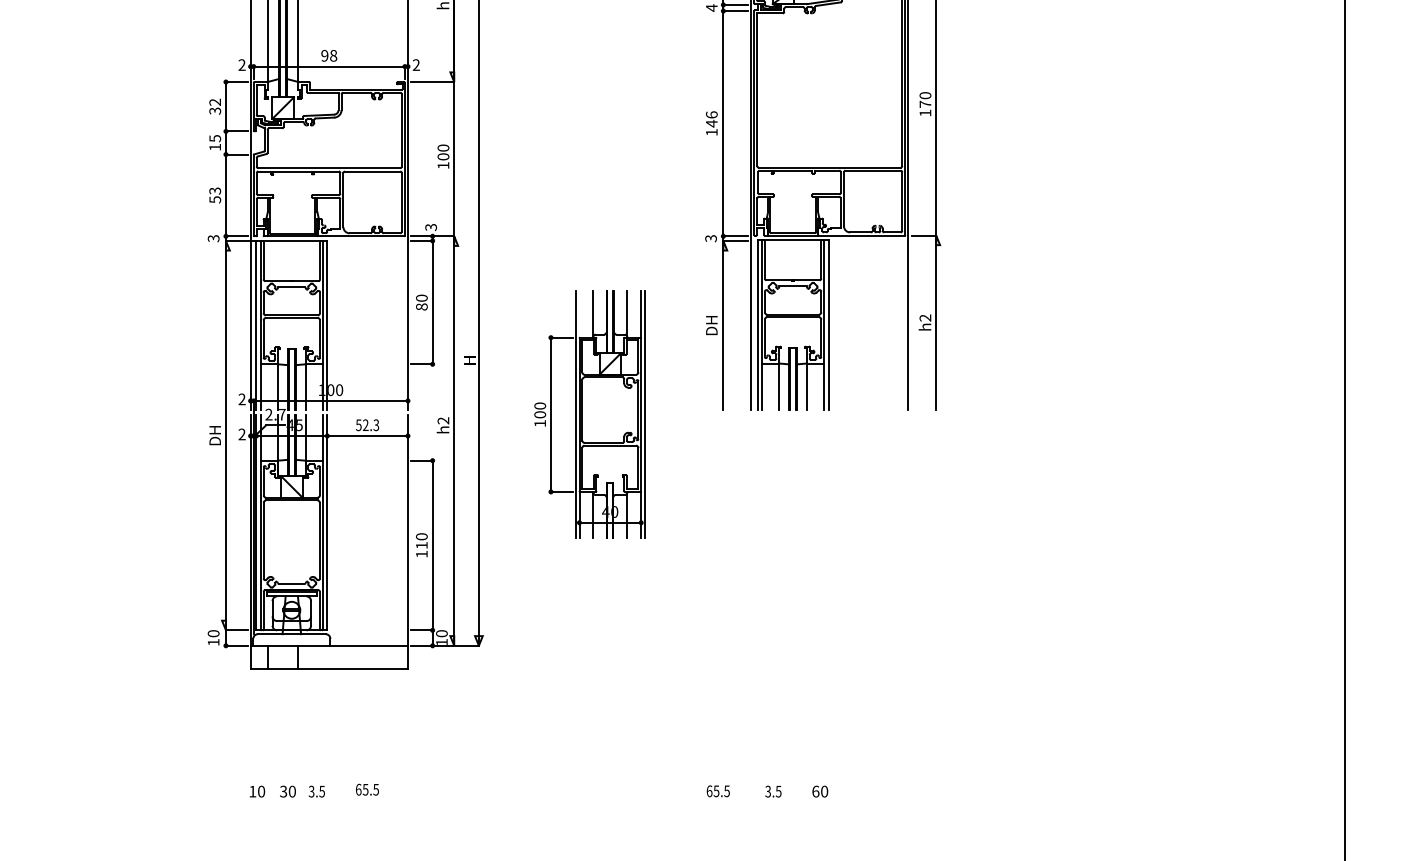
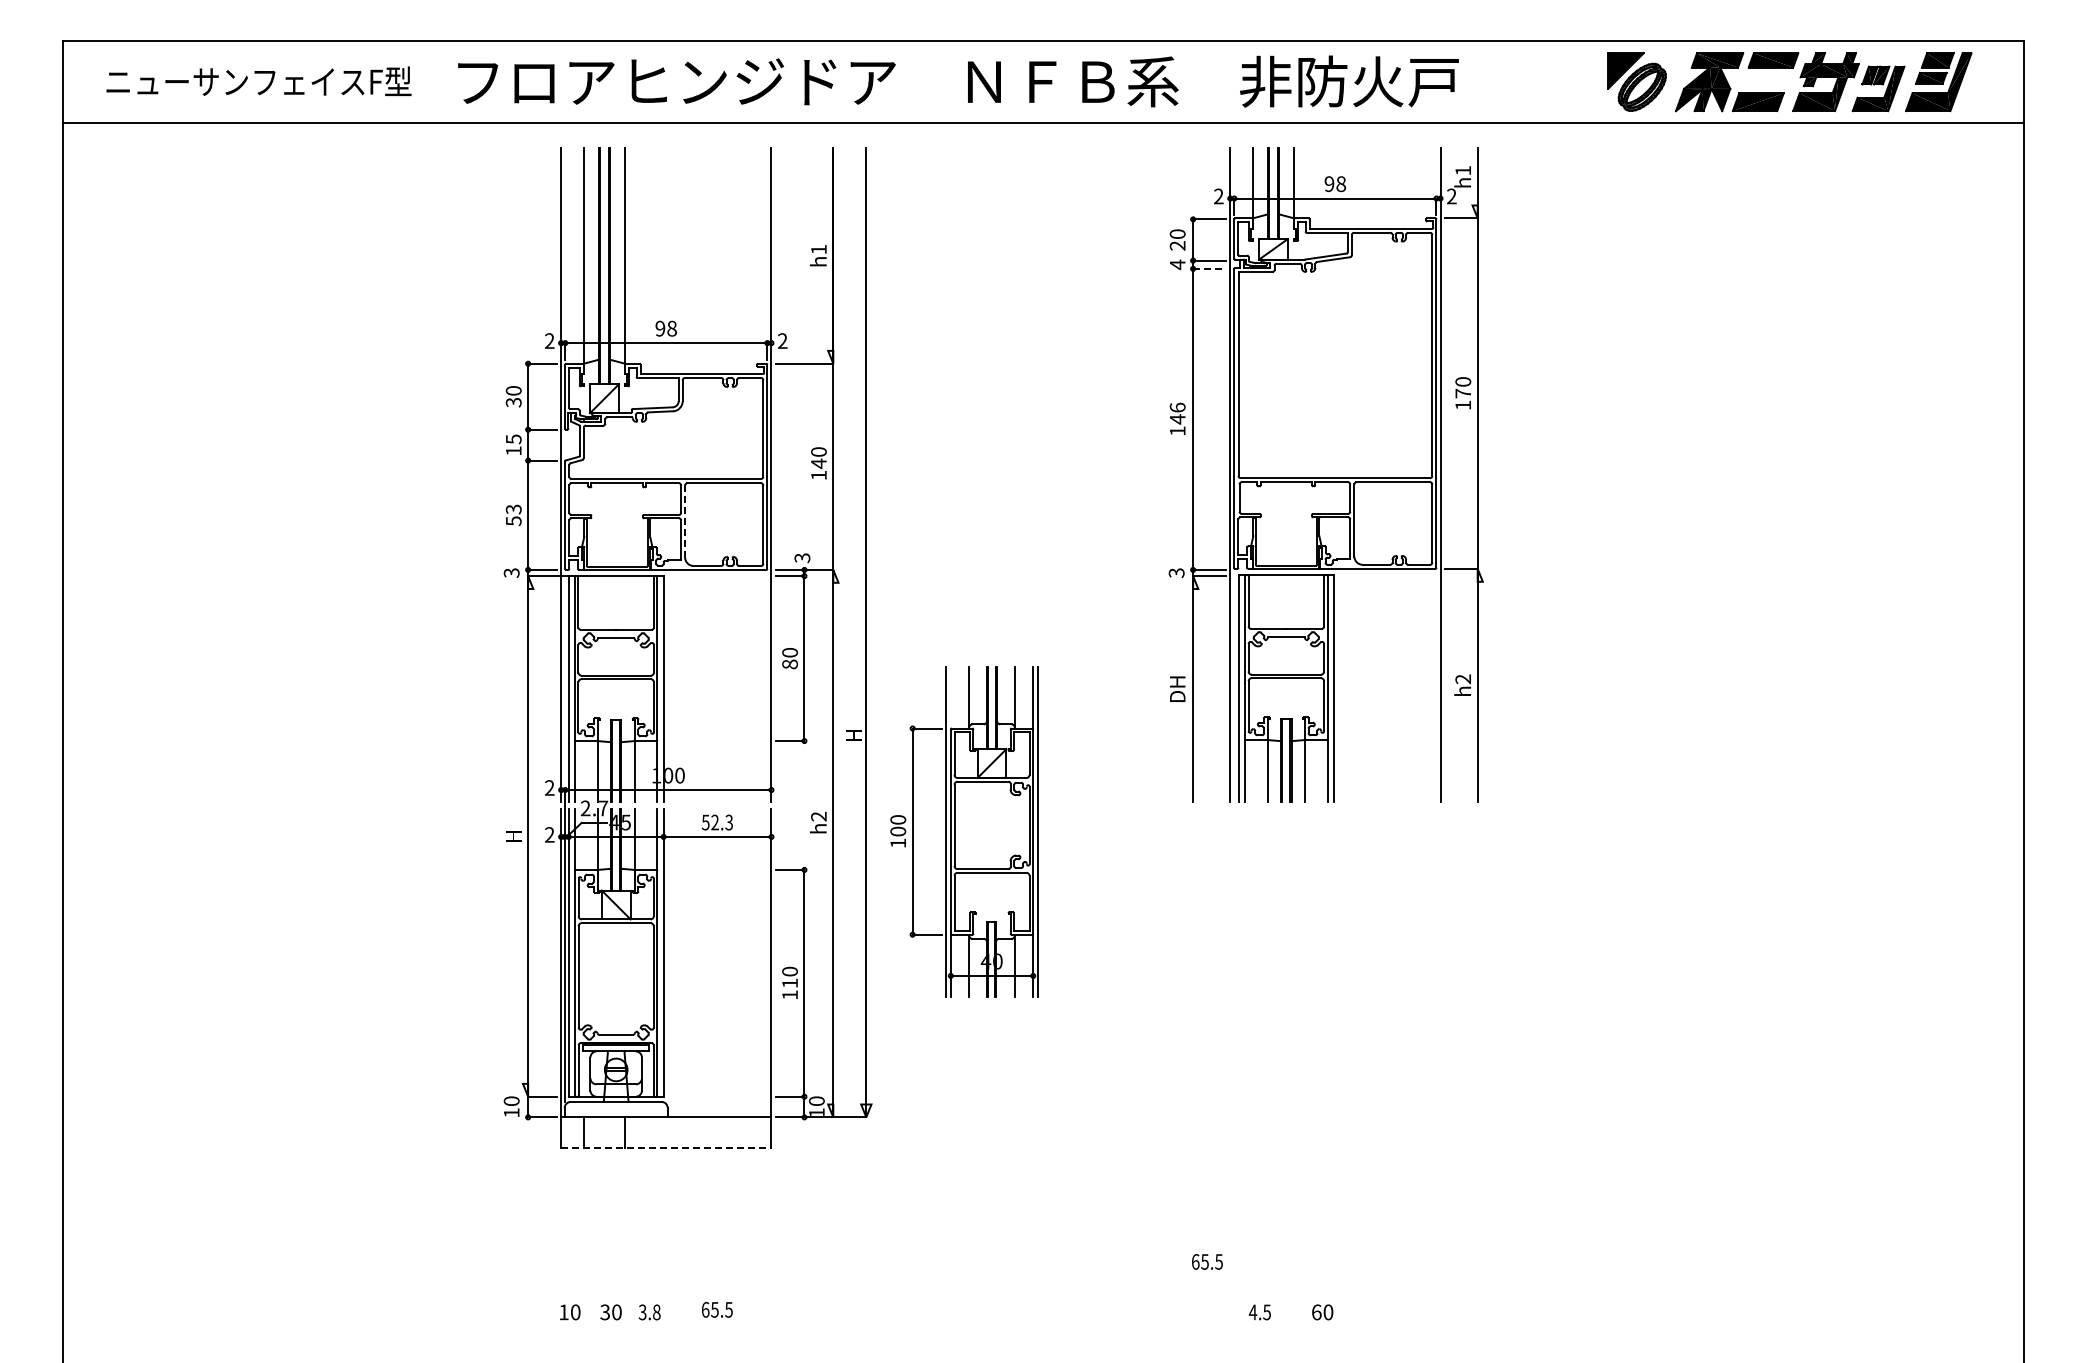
line: (736, 10) -> (1210, 268), solid -> dashed
text: (215, 102) -> (513, 390), 32 -> 30
text: (443, 156) -> (818, 463), 100 -> 140
line: (343, 200) -> (685, 522), solid -> dashed
part: (589, 414) -> (964, 831), moved
text: (215, 435) -> (513, 836), DH -> H
line: (329, 669) -> (666, 1148), solid -> dashed
text: (718, 790) -> (1207, 1261), moved
text: (321, 791) -> (656, 1312), 3.5 -> 3.8
text: (767, 791) -> (1252, 1312), 3.5 -> 4.5

